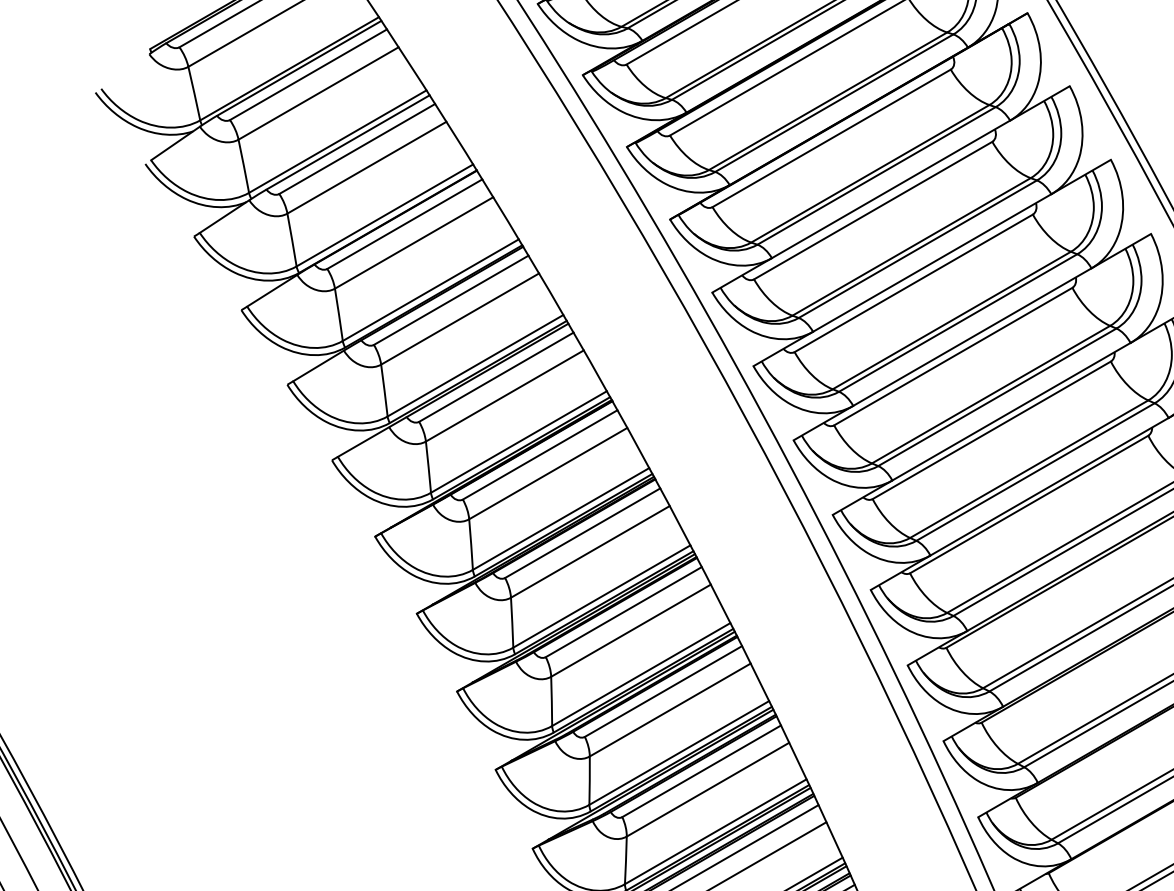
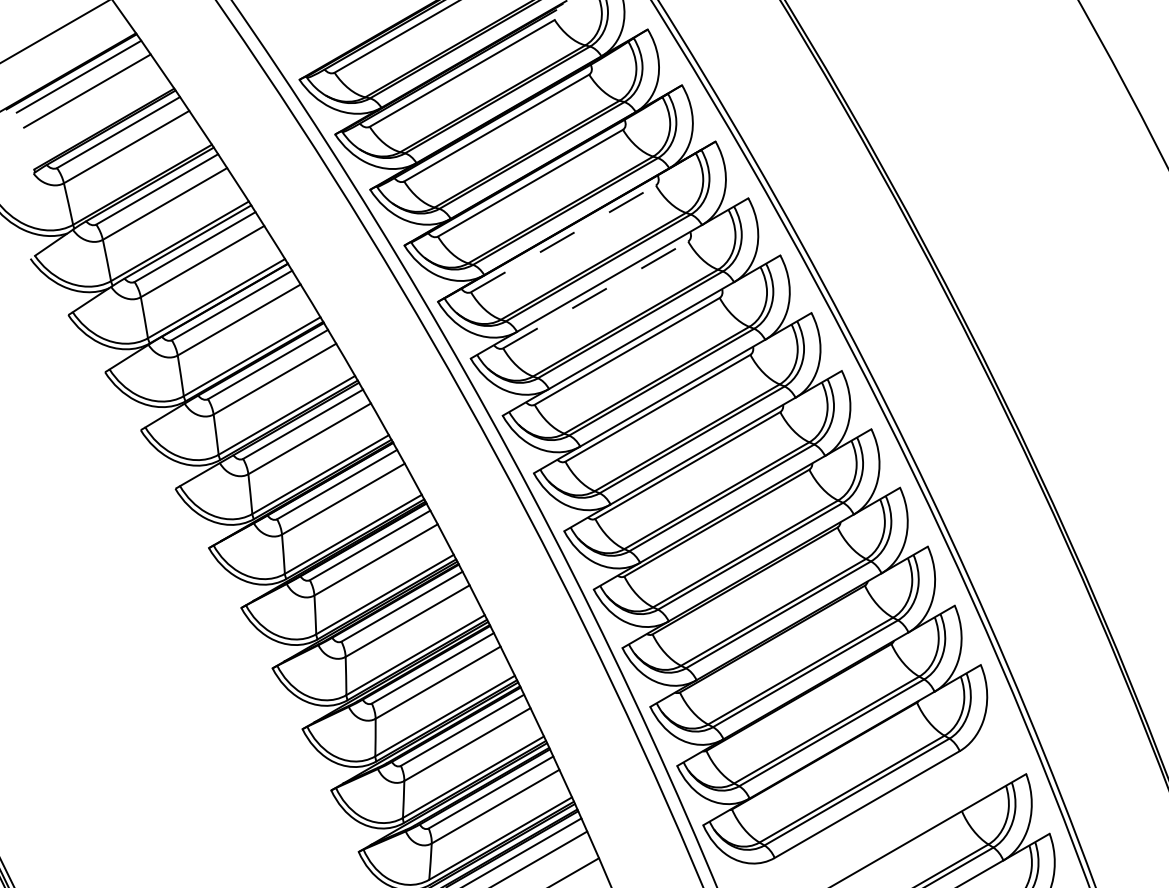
line: (831, 137) -> (563, 238), solid -> dashed
line: (872, 210) -> (595, 294), solid -> dashed

